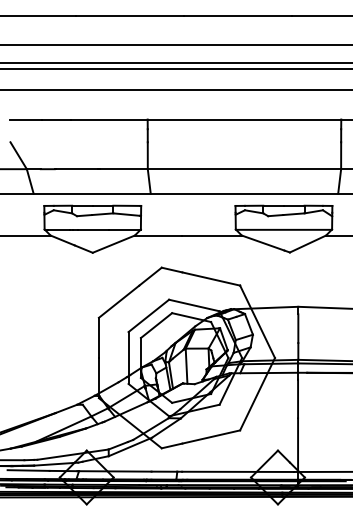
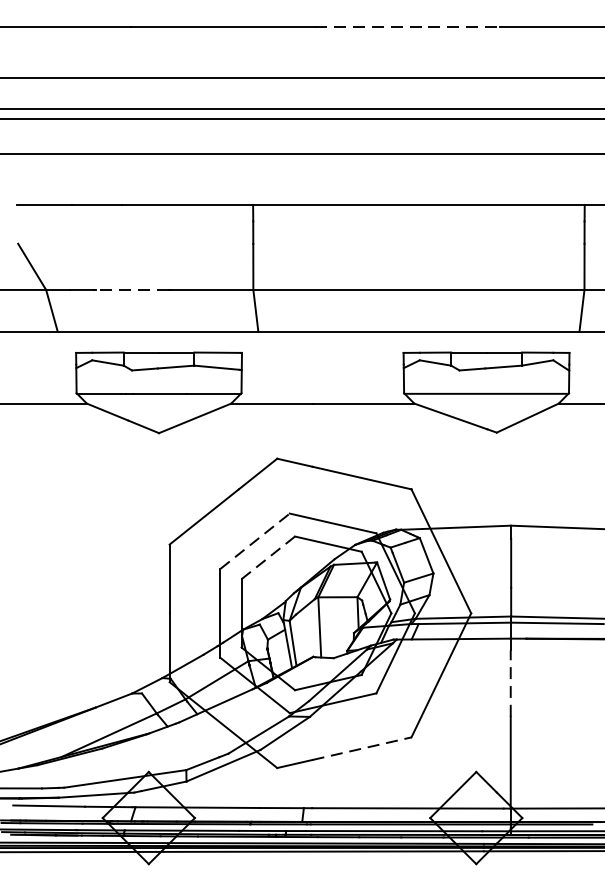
line: (237, 15) -> (406, 26), solid -> dashed
line: (76, 169) -> (131, 290), solid -> dashed
line: (148, 315) -> (254, 540), solid -> dashed
line: (156, 325) -> (268, 557), solid -> dashed
line: (298, 398) -> (511, 682), solid -> dashed
line: (211, 437) -> (362, 749), solid -> dashed

